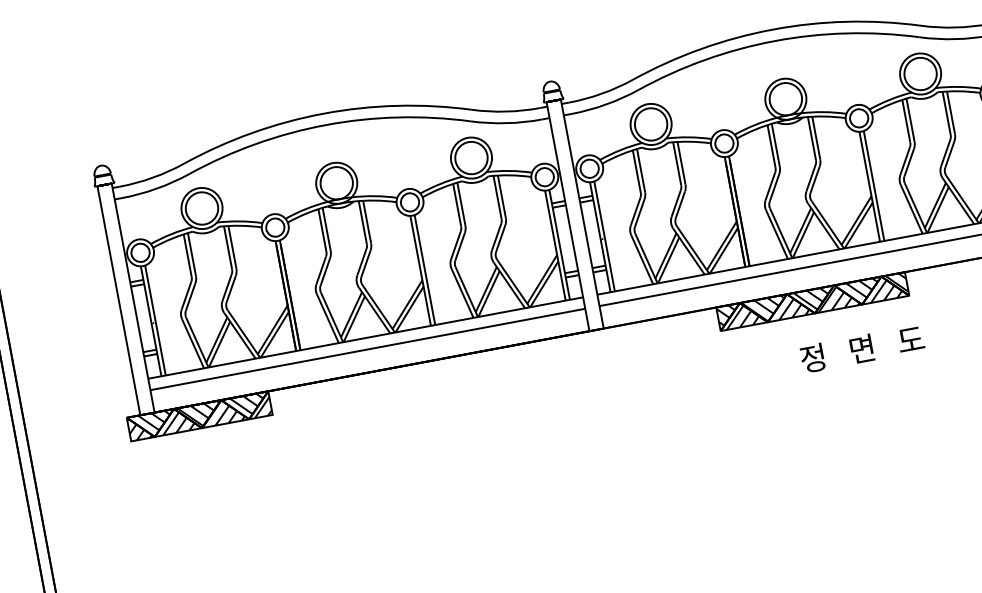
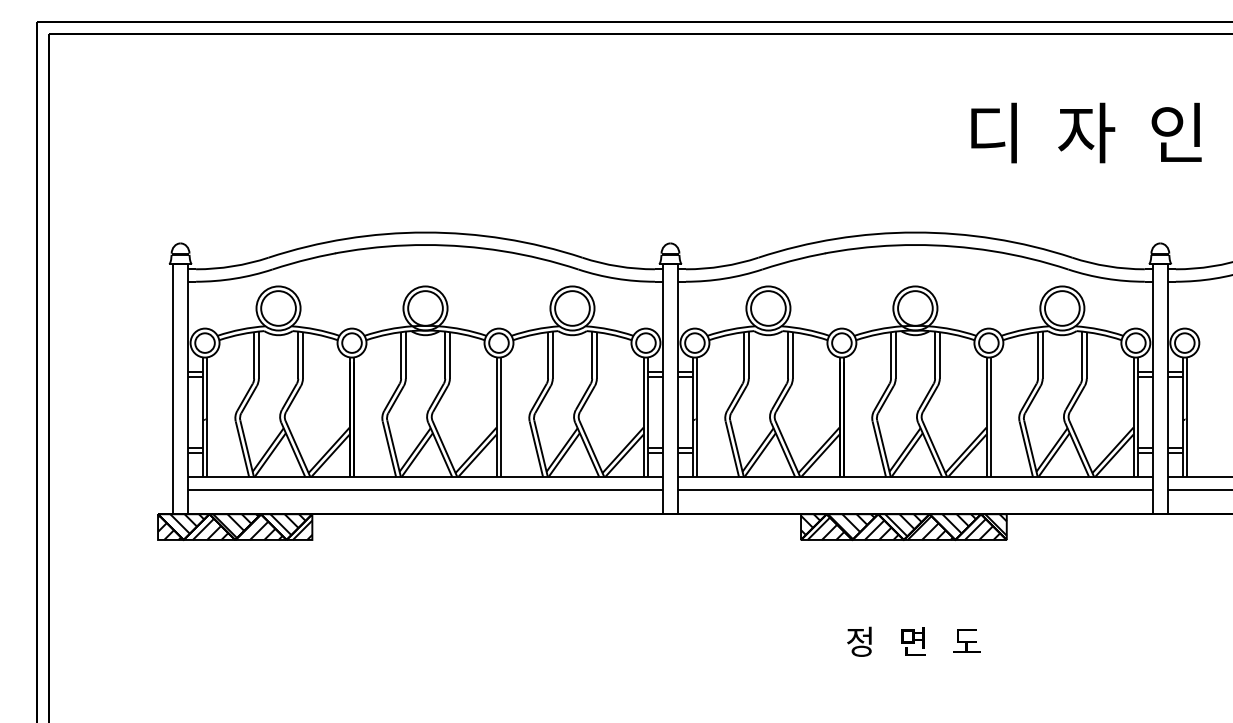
text: (862, 348) -> (913, 641), moved

